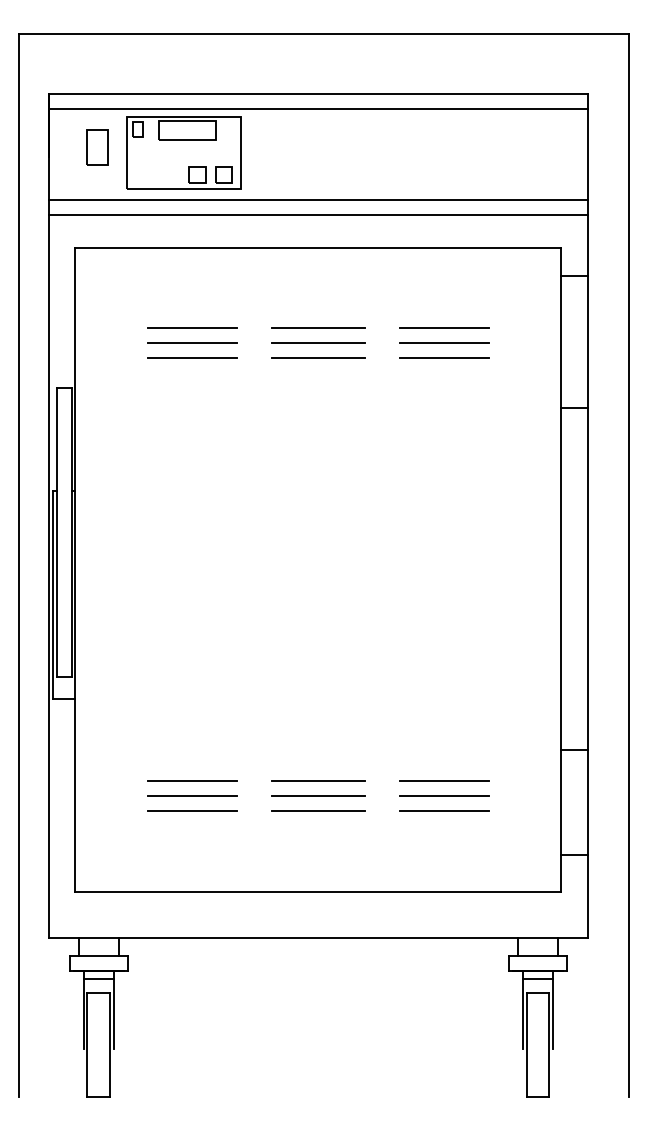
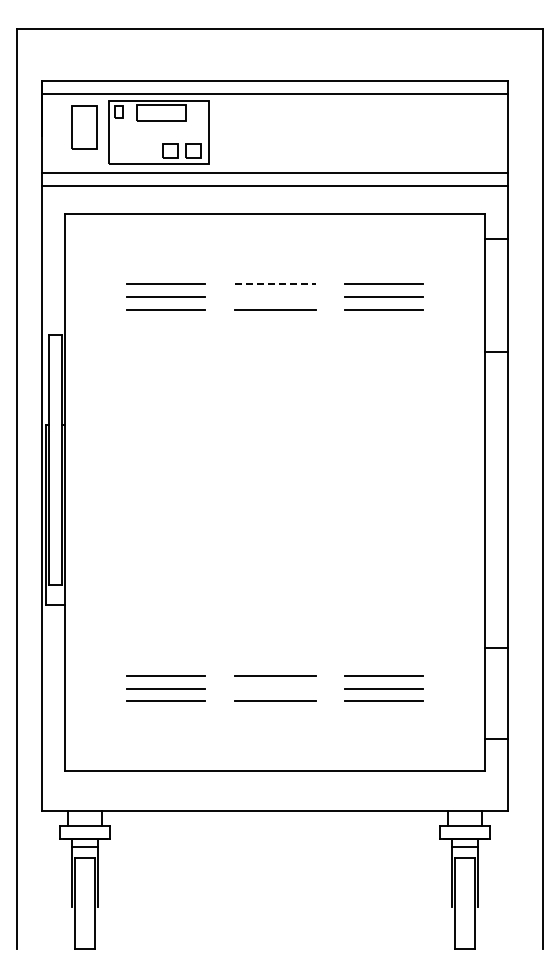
part: (96, 147) -> (83, 127), size x1.4
line: (318, 327) -> (275, 283), solid -> dashed
line: (317, 342) -> (274, 296), removed
line: (317, 796) -> (274, 688), removed

